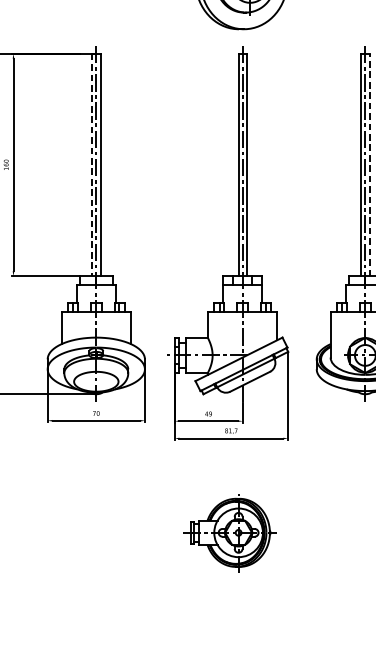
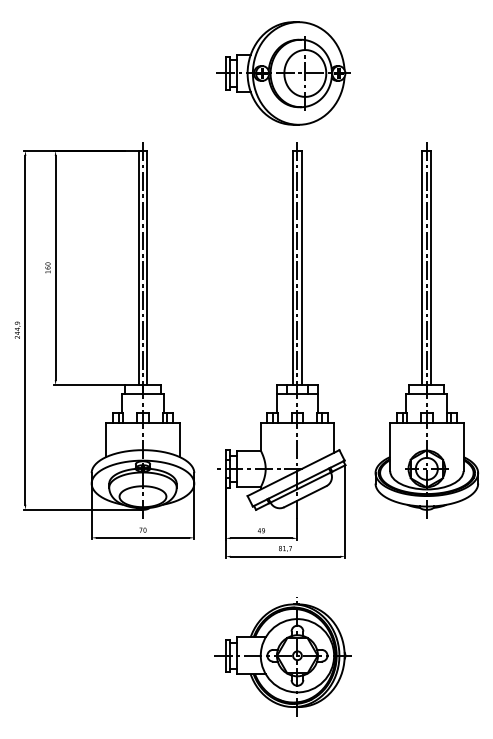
line: (369, 164) -> (431, 267), dashed -> solid
line: (92, 165) -> (138, 268), dashed -> solid
part: (228, 533) -> (282, 656), size x1.43

